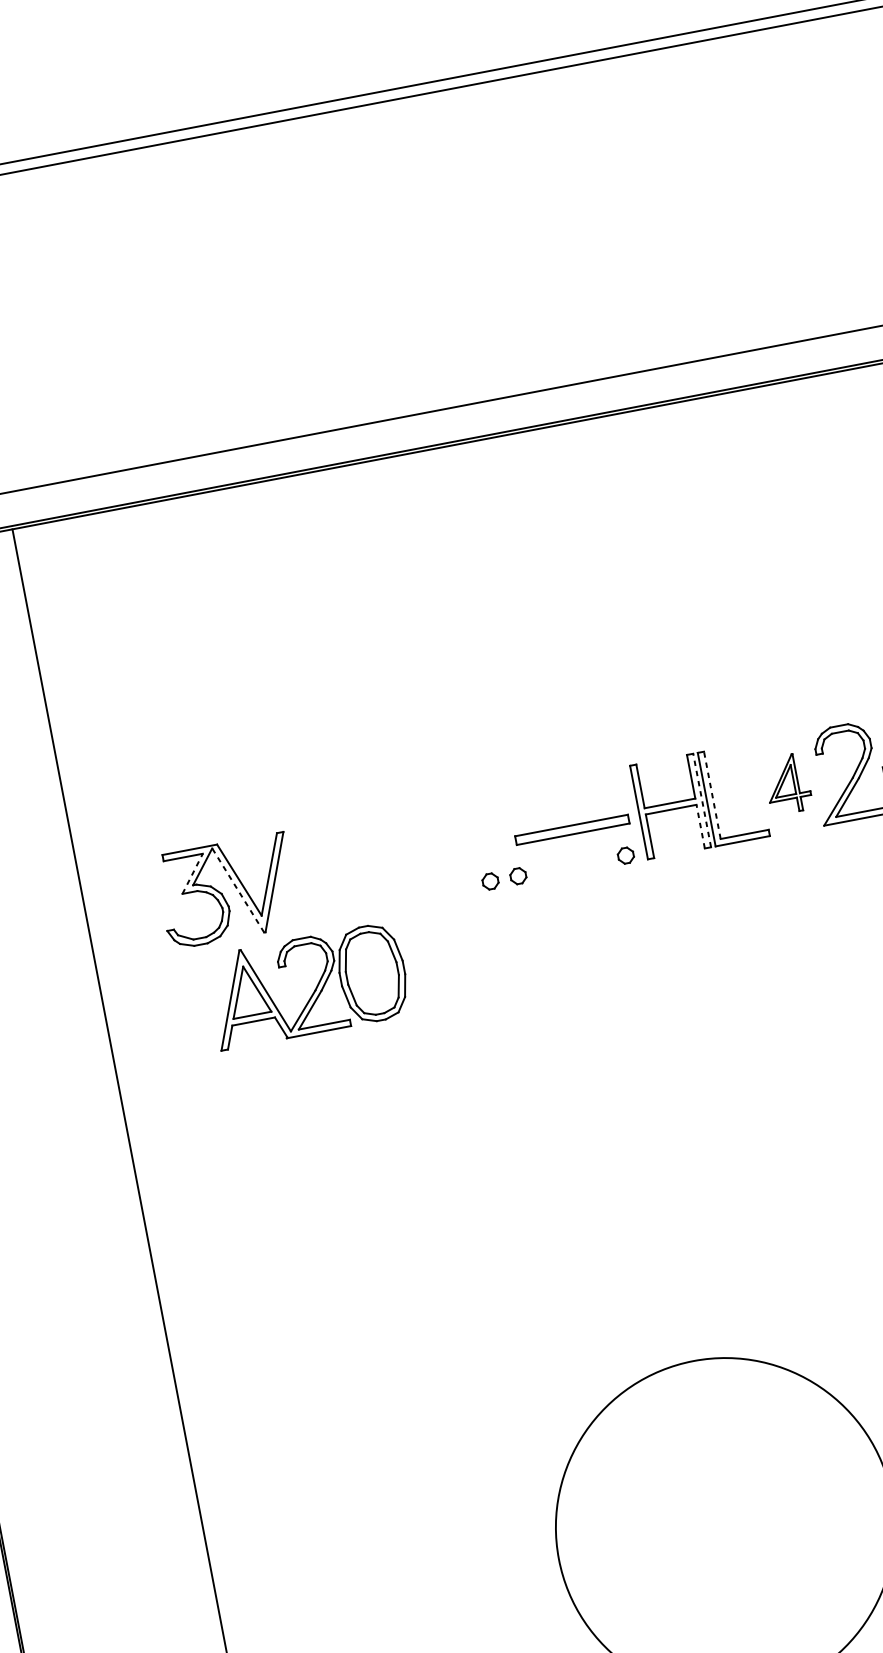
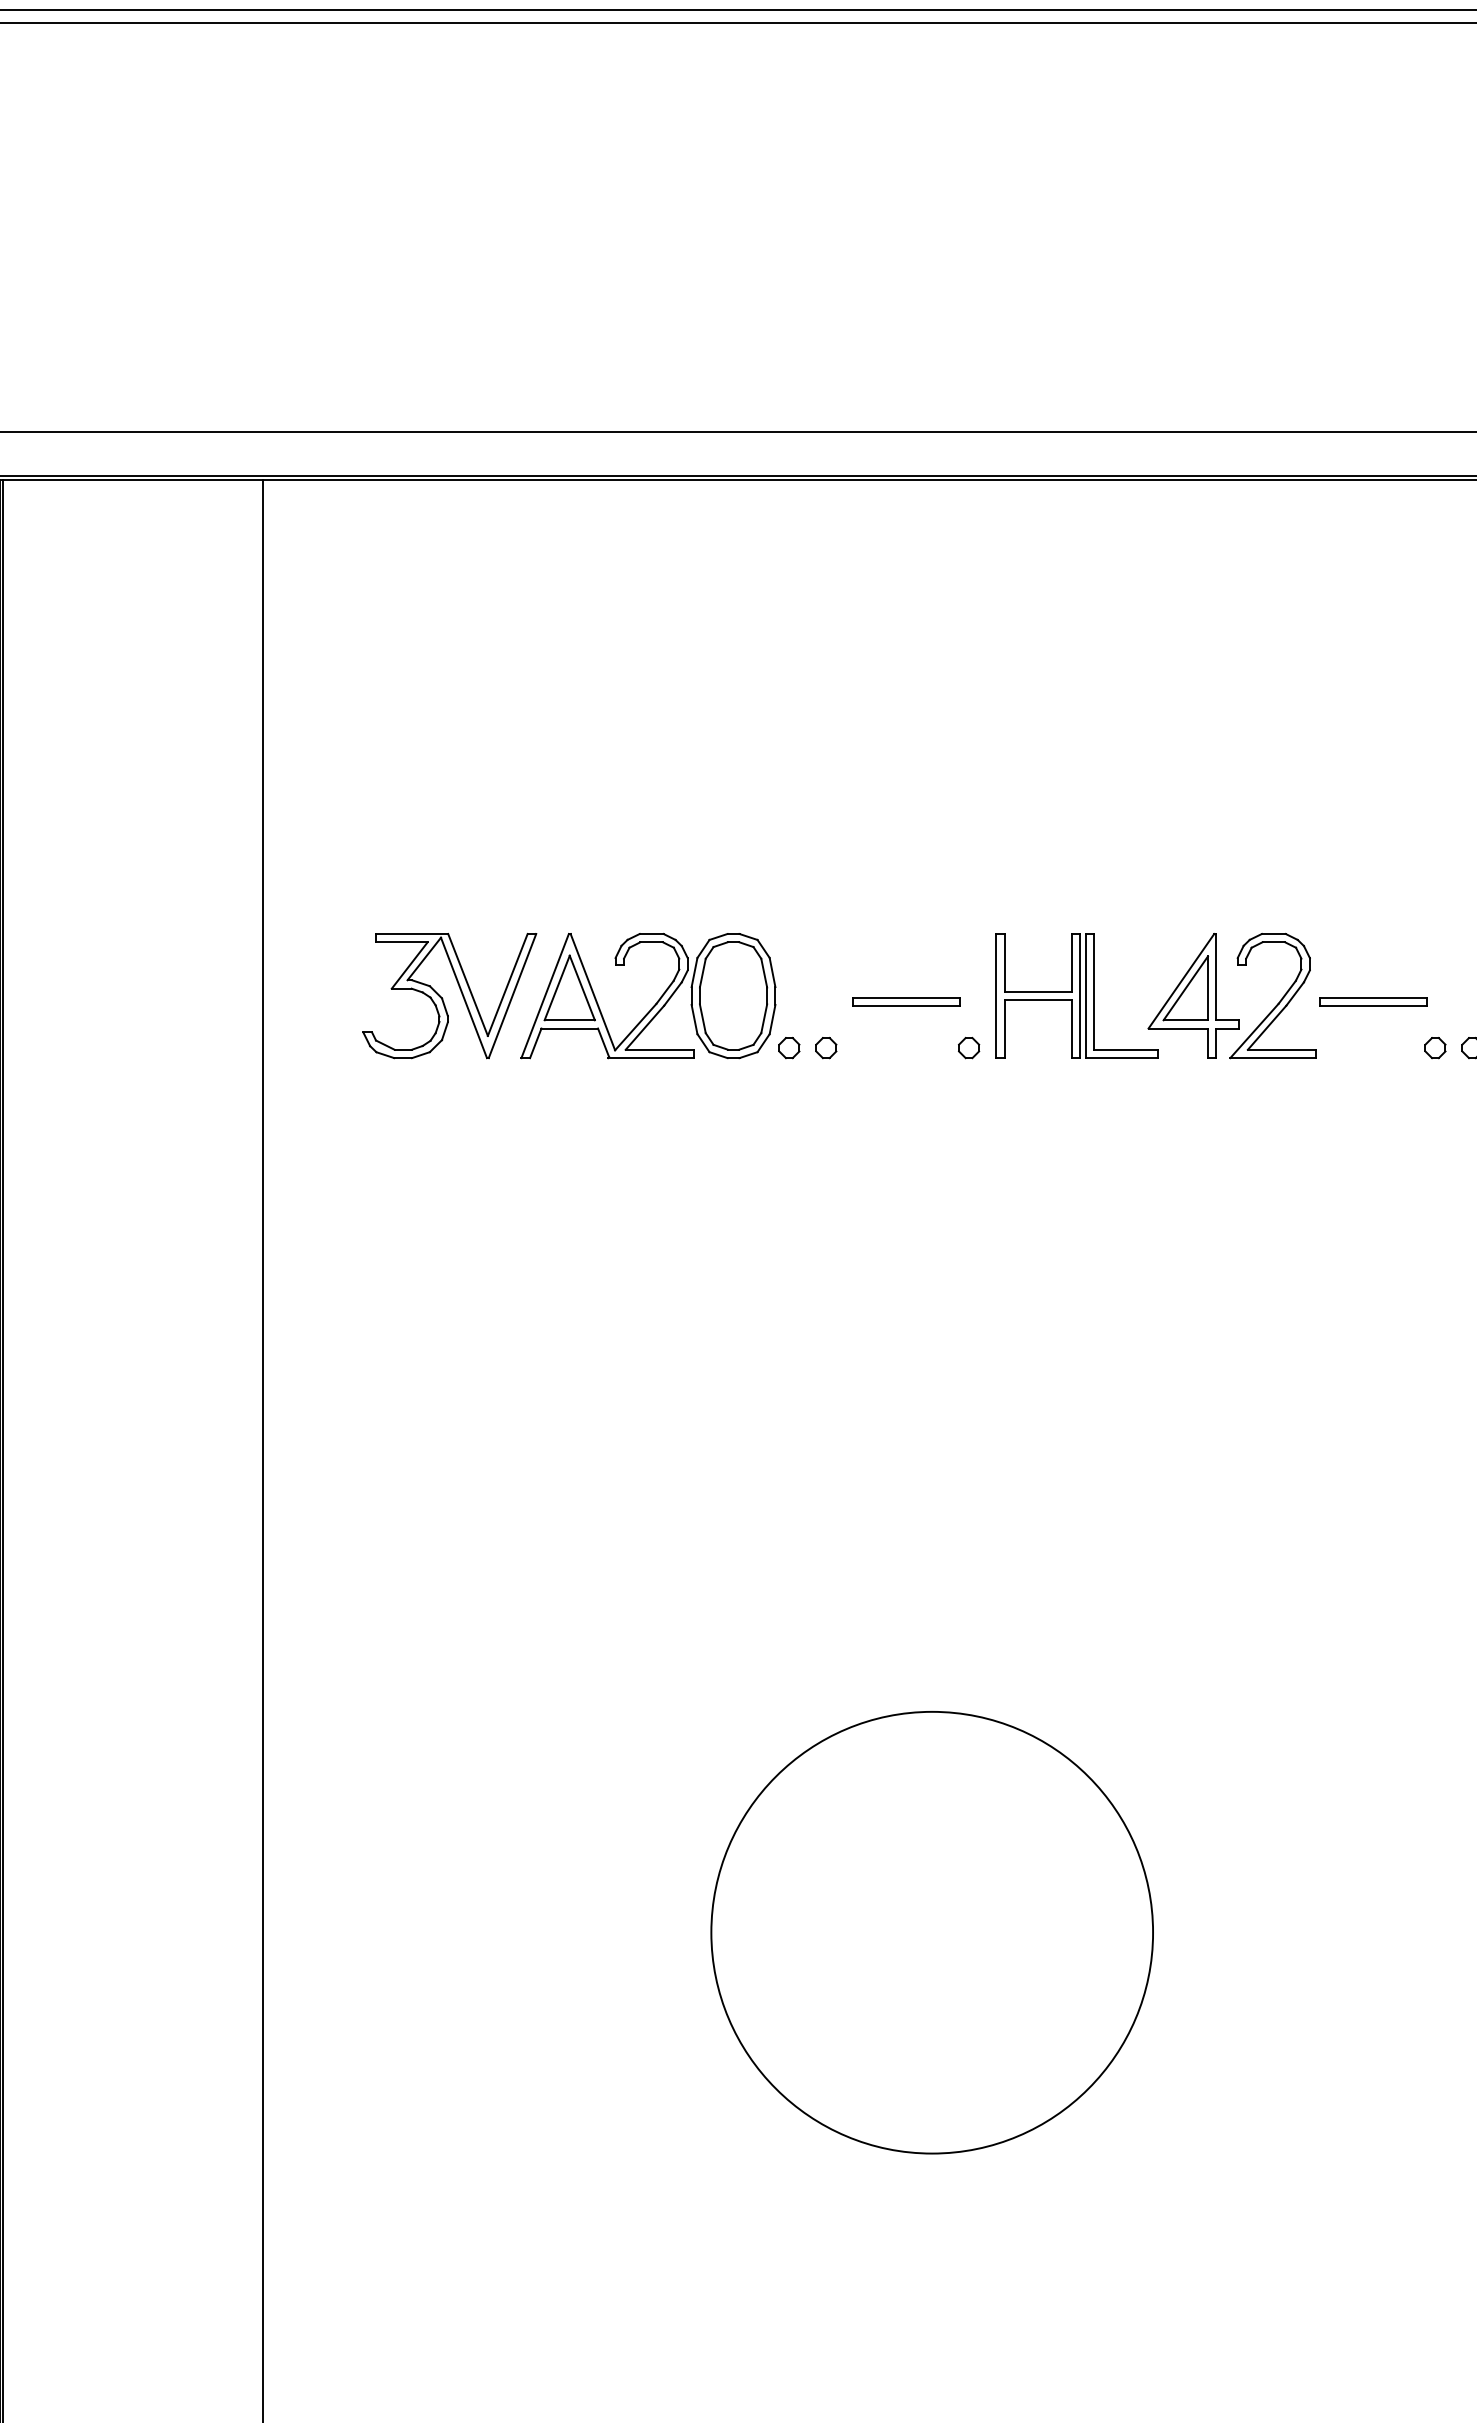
part: (787, 783) -> (1193, 995), size x1.67
line: (712, 795) -> (1094, 991), dashed -> solid
line: (702, 800) -> (1080, 995), dashed -> solid
line: (700, 826) -> (1071, 1029), dashed -> solid
part: (572, 829) -> (906, 1001), size x0.71
line: (193, 873) -> (410, 965), dashed -> solid
line: (237, 890) -> (463, 997), dashed -> solid
part: (315, 987) -> (657, 1000), moved

